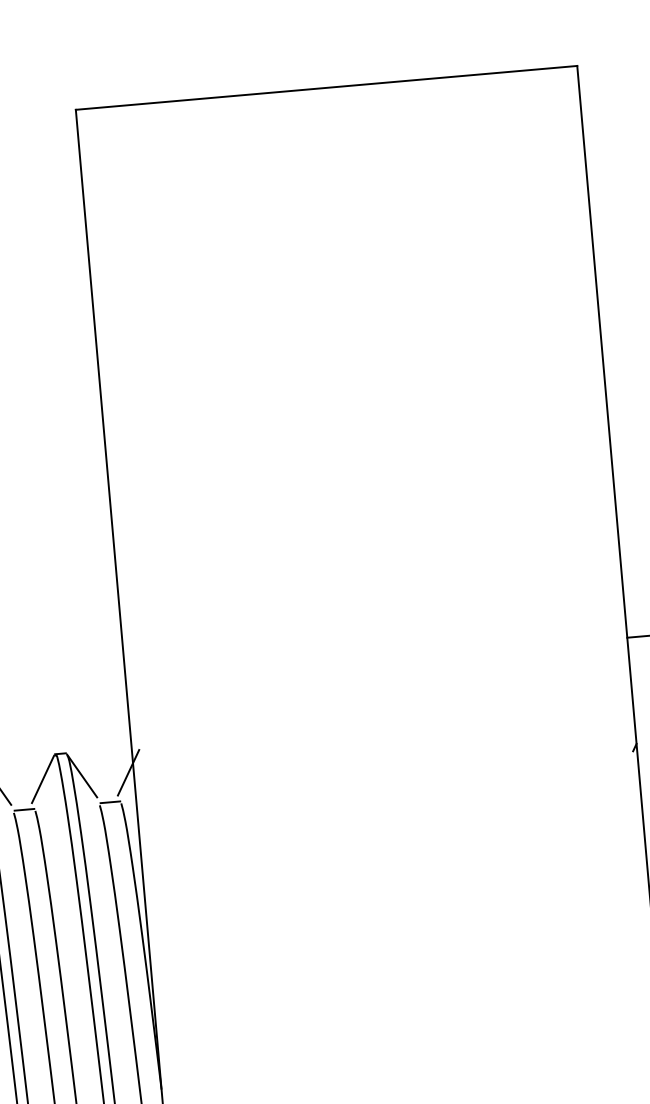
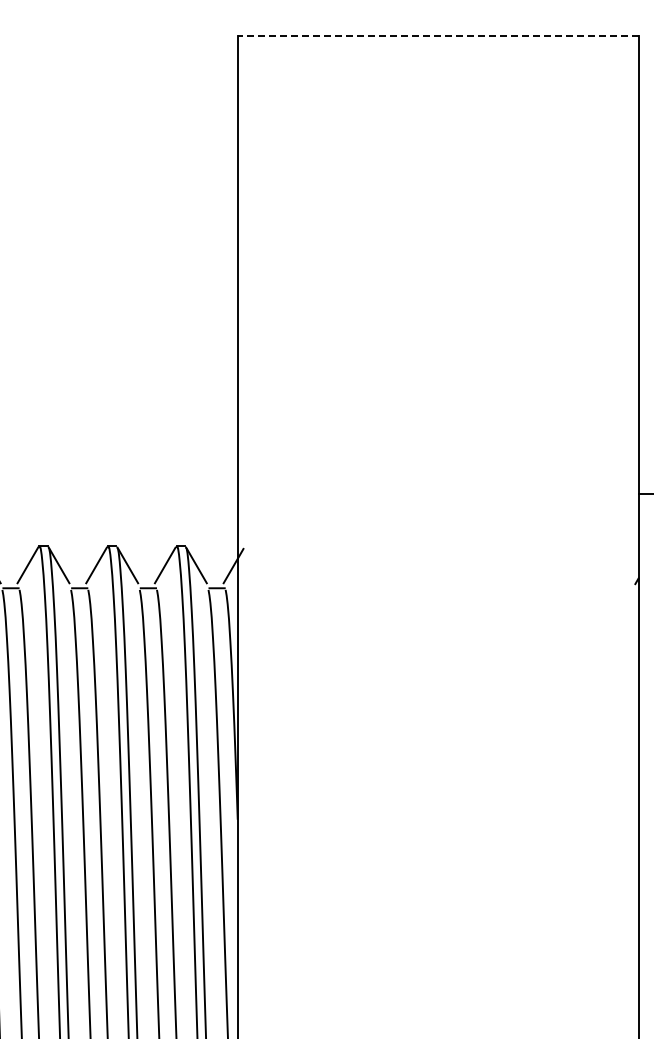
line: (325, 87) -> (437, 36), solid -> dashed

